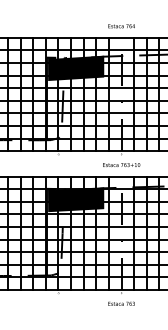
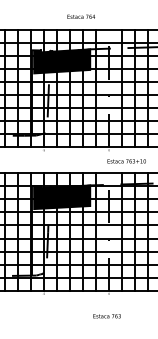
text: (121, 26) -> (81, 17), moved
text: (121, 164) -> (126, 160), moved
text: (121, 303) -> (107, 315), moved

